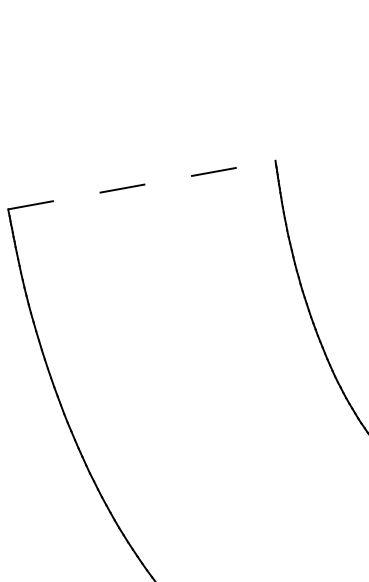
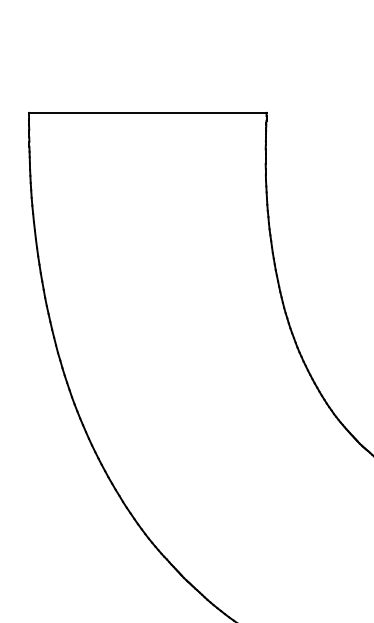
line: (141, 184) -> (147, 112), dashed -> solid

